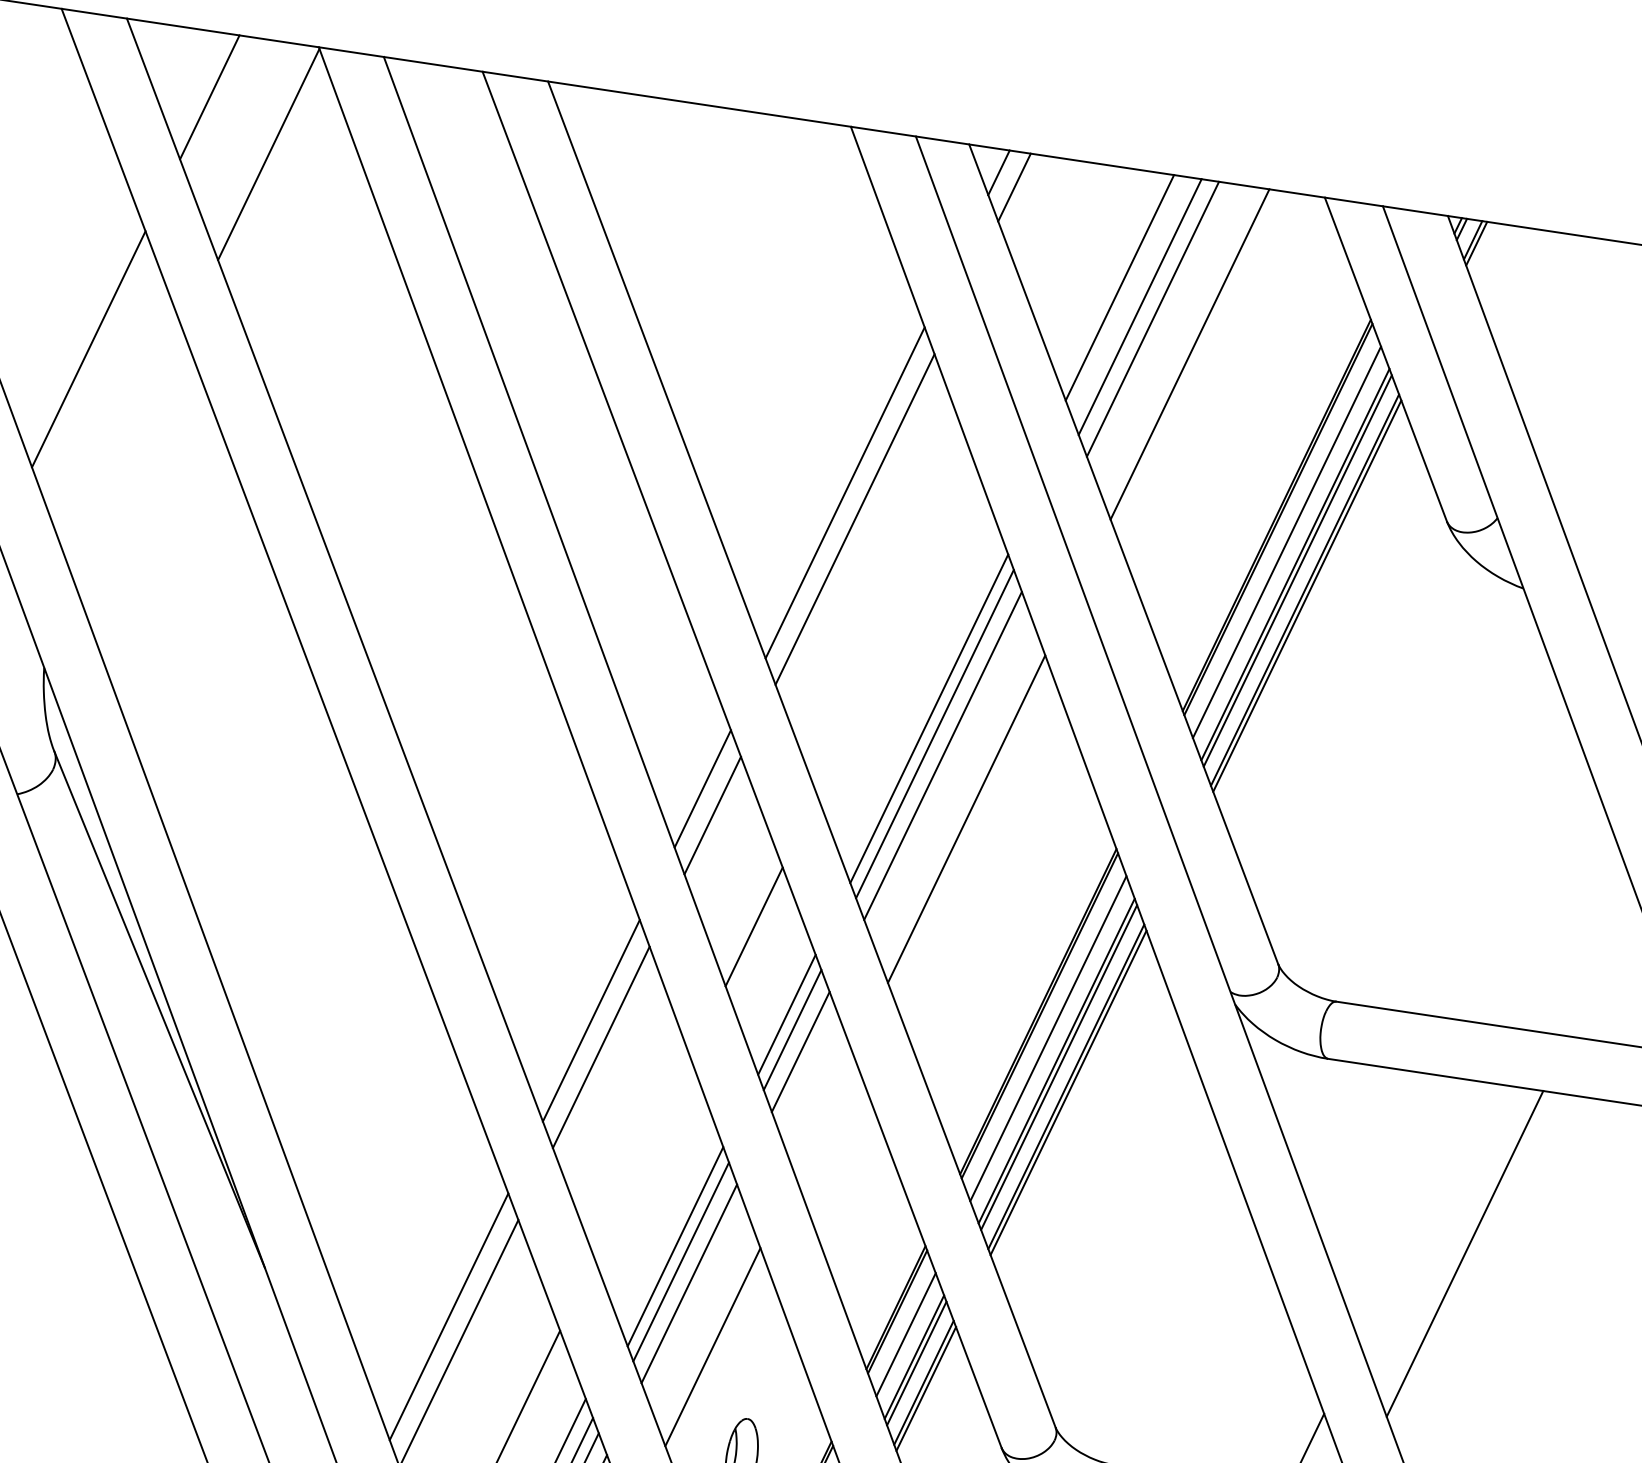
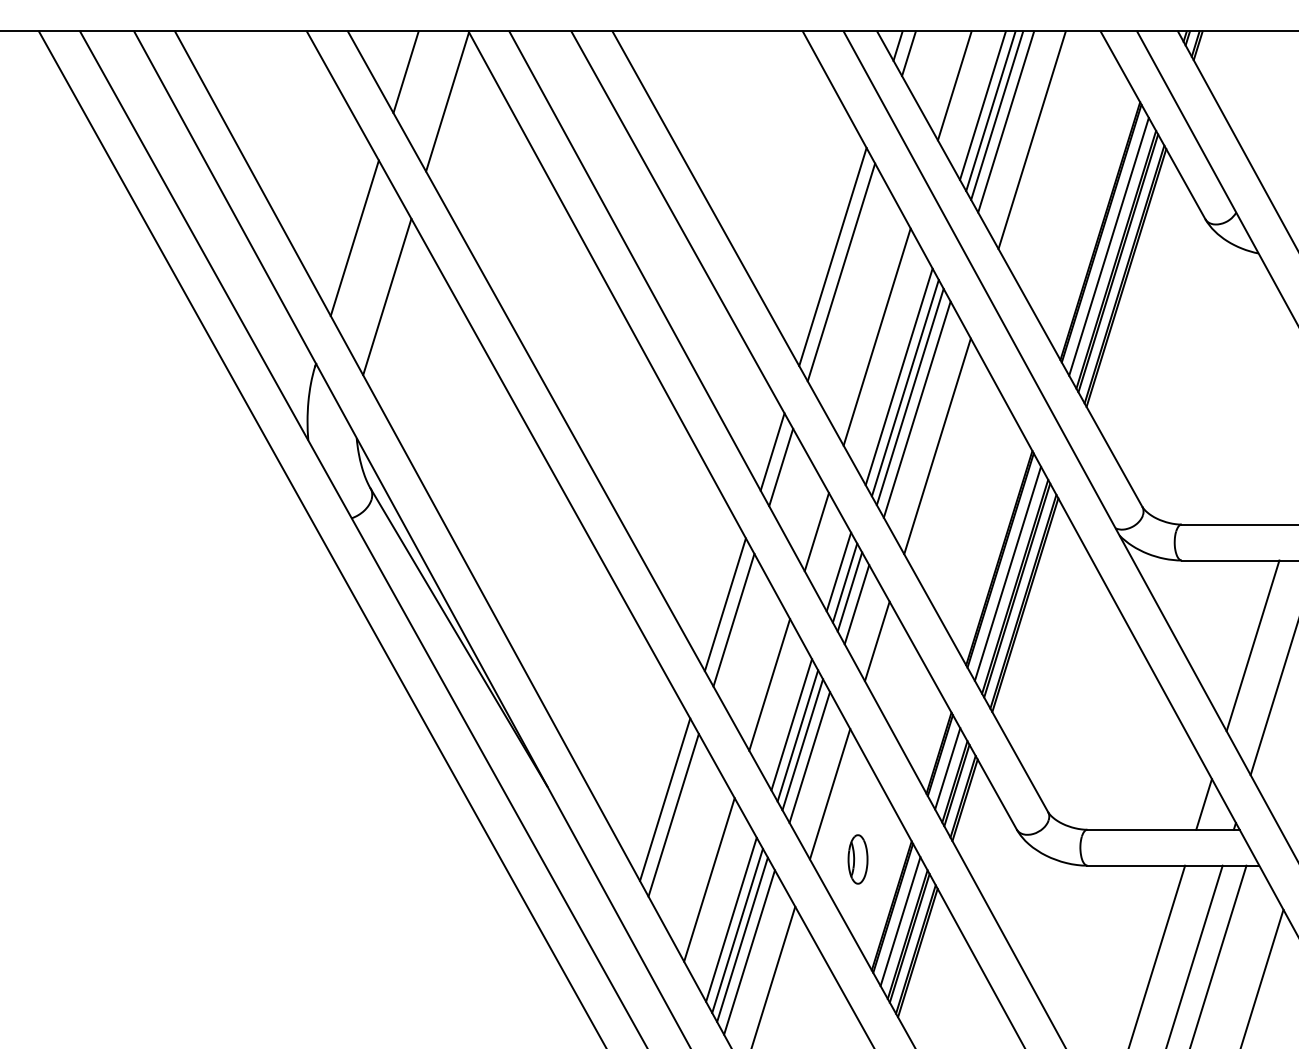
line: (1079, 248) -> (954, 85), added
line: (1130, 298) -> (990, 111), added
line: (126, 449) -> (387, 296), added
line: (895, 629) -> (876, 336), added
line: (921, 698) -> (898, 376), added
line: (779, 994) -> (838, 571), added
line: (823, 1115) -> (876, 641), added
line: (642, 1158) -> (769, 684), added
line: (1420, 1210) -> (1252, 645), added
line: (668, 1227) -> (791, 724), added

